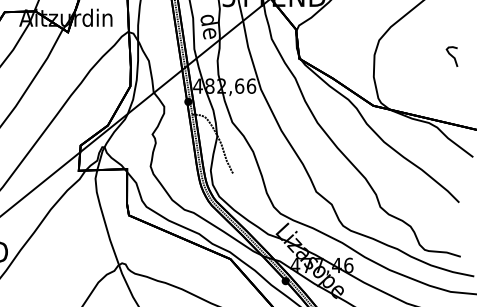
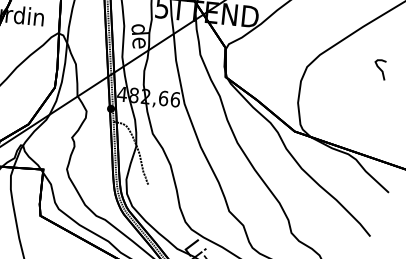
curve: (451, 56) -> (379, 69), moved

